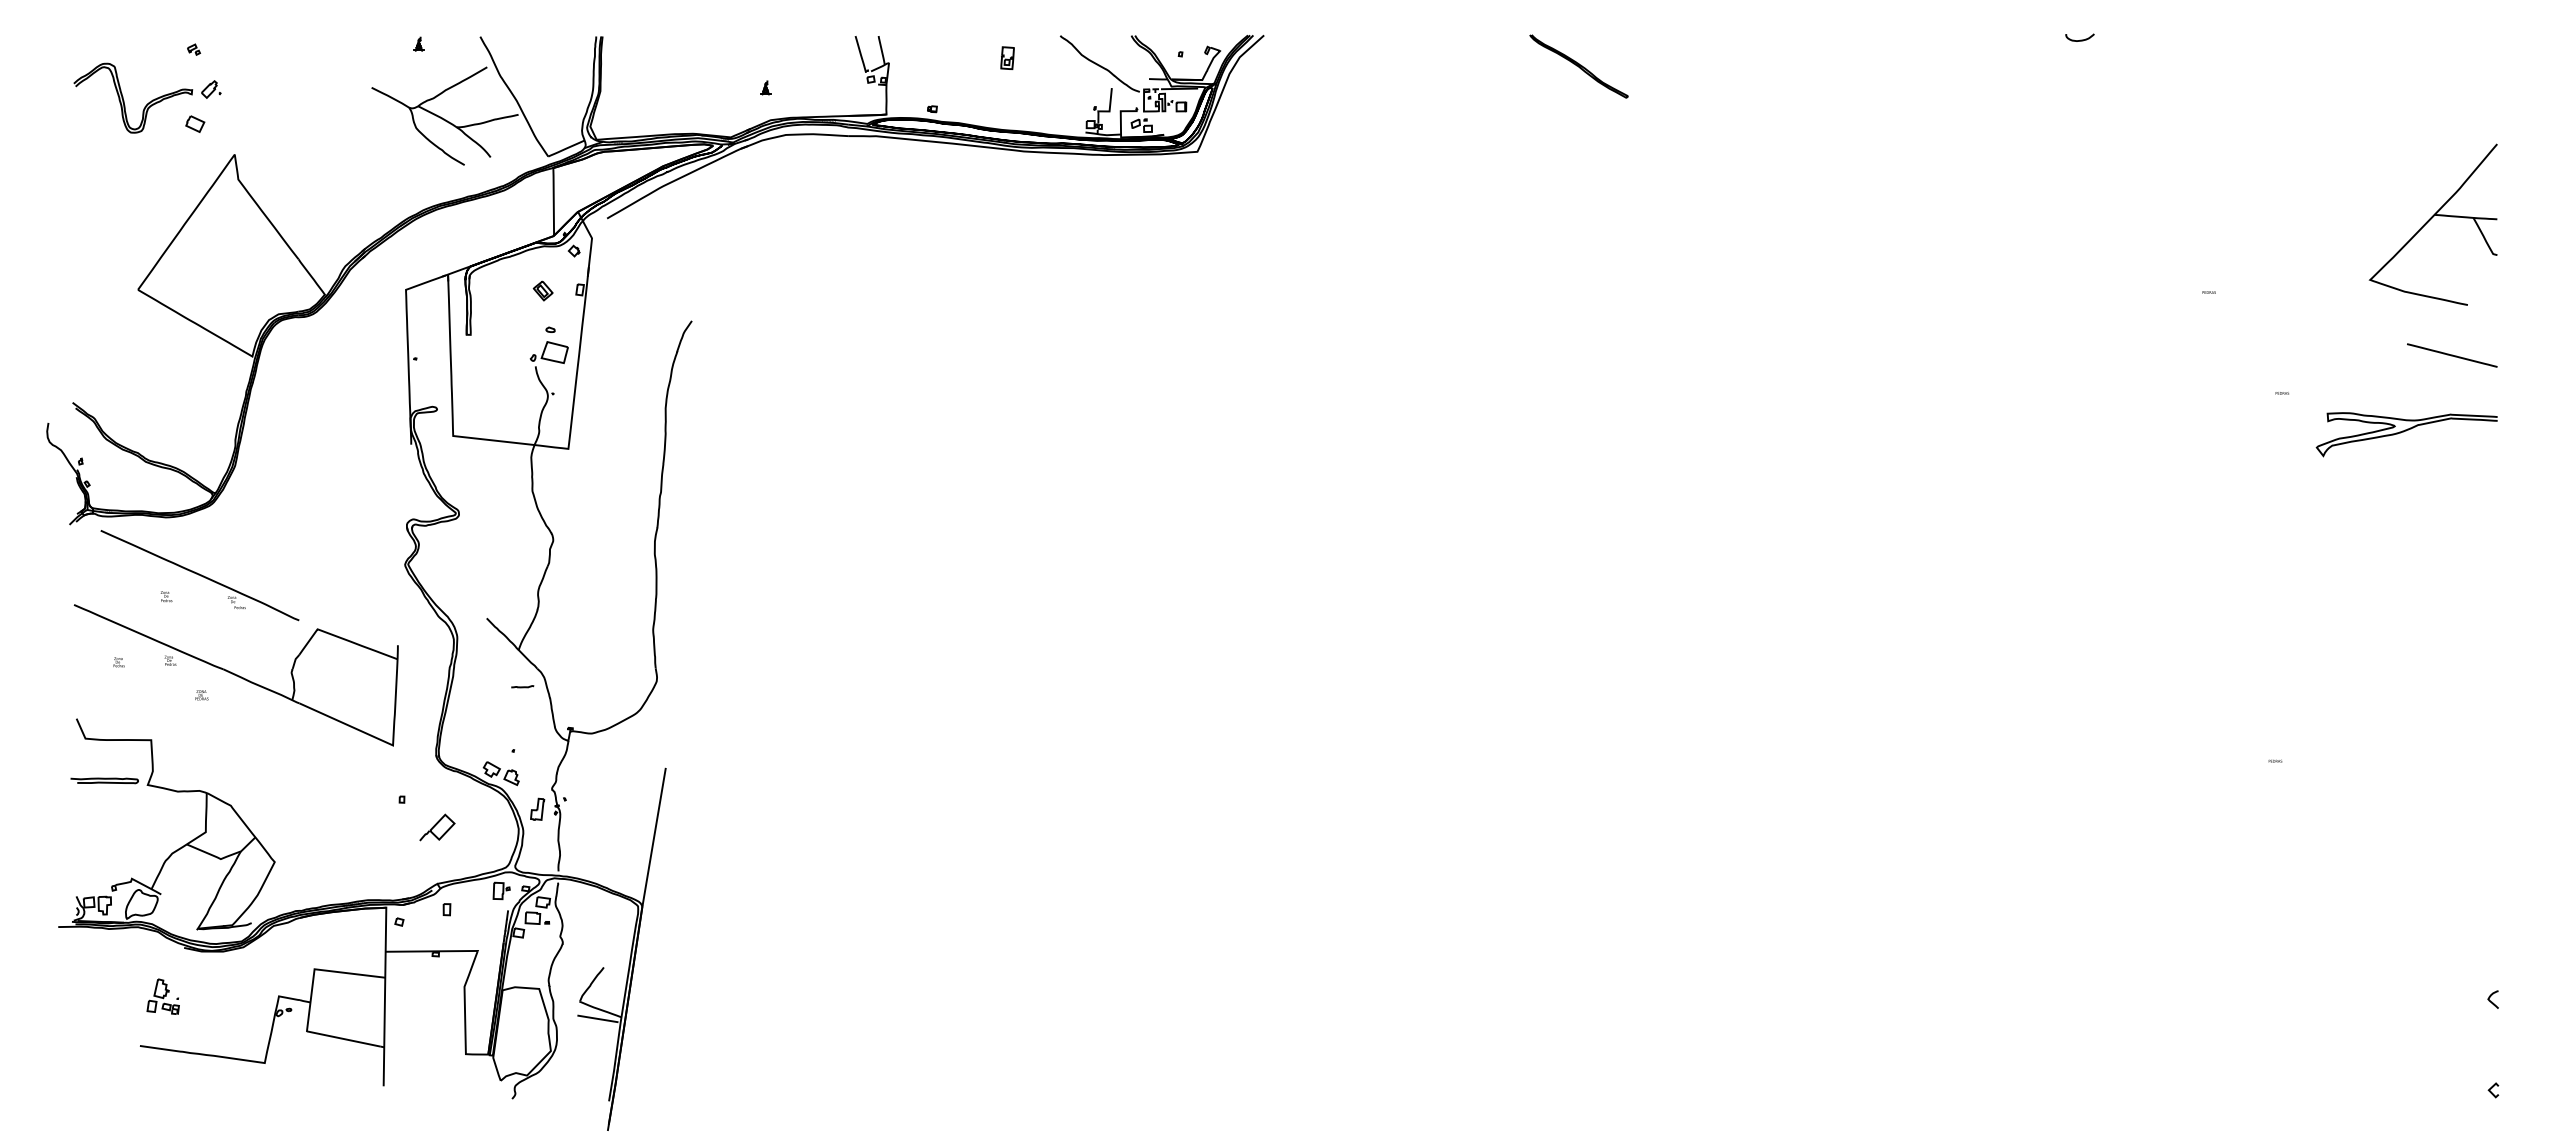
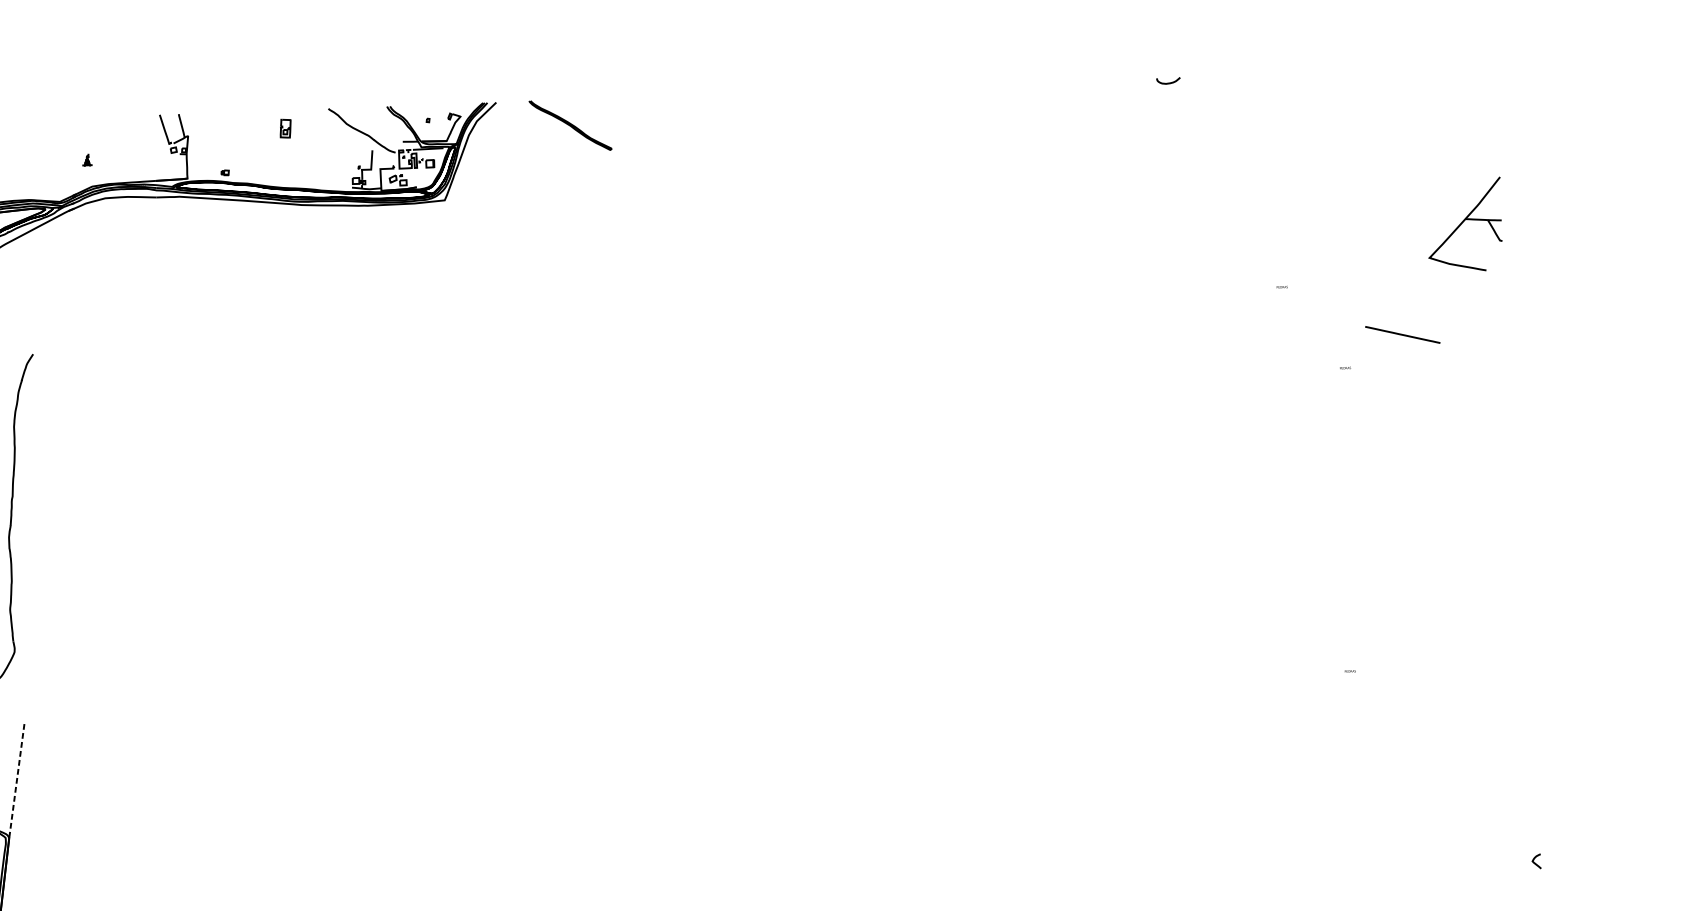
curve: (1578, 66) -> (570, 125), moved
part: (2432, 224) -> (1464, 224), size x0.7
line: (2452, 355) -> (1402, 334), moved
curve: (2406, 431) -> (1448, 395), removed
line: (654, 836) -> (17, 780), solid -> dashed

